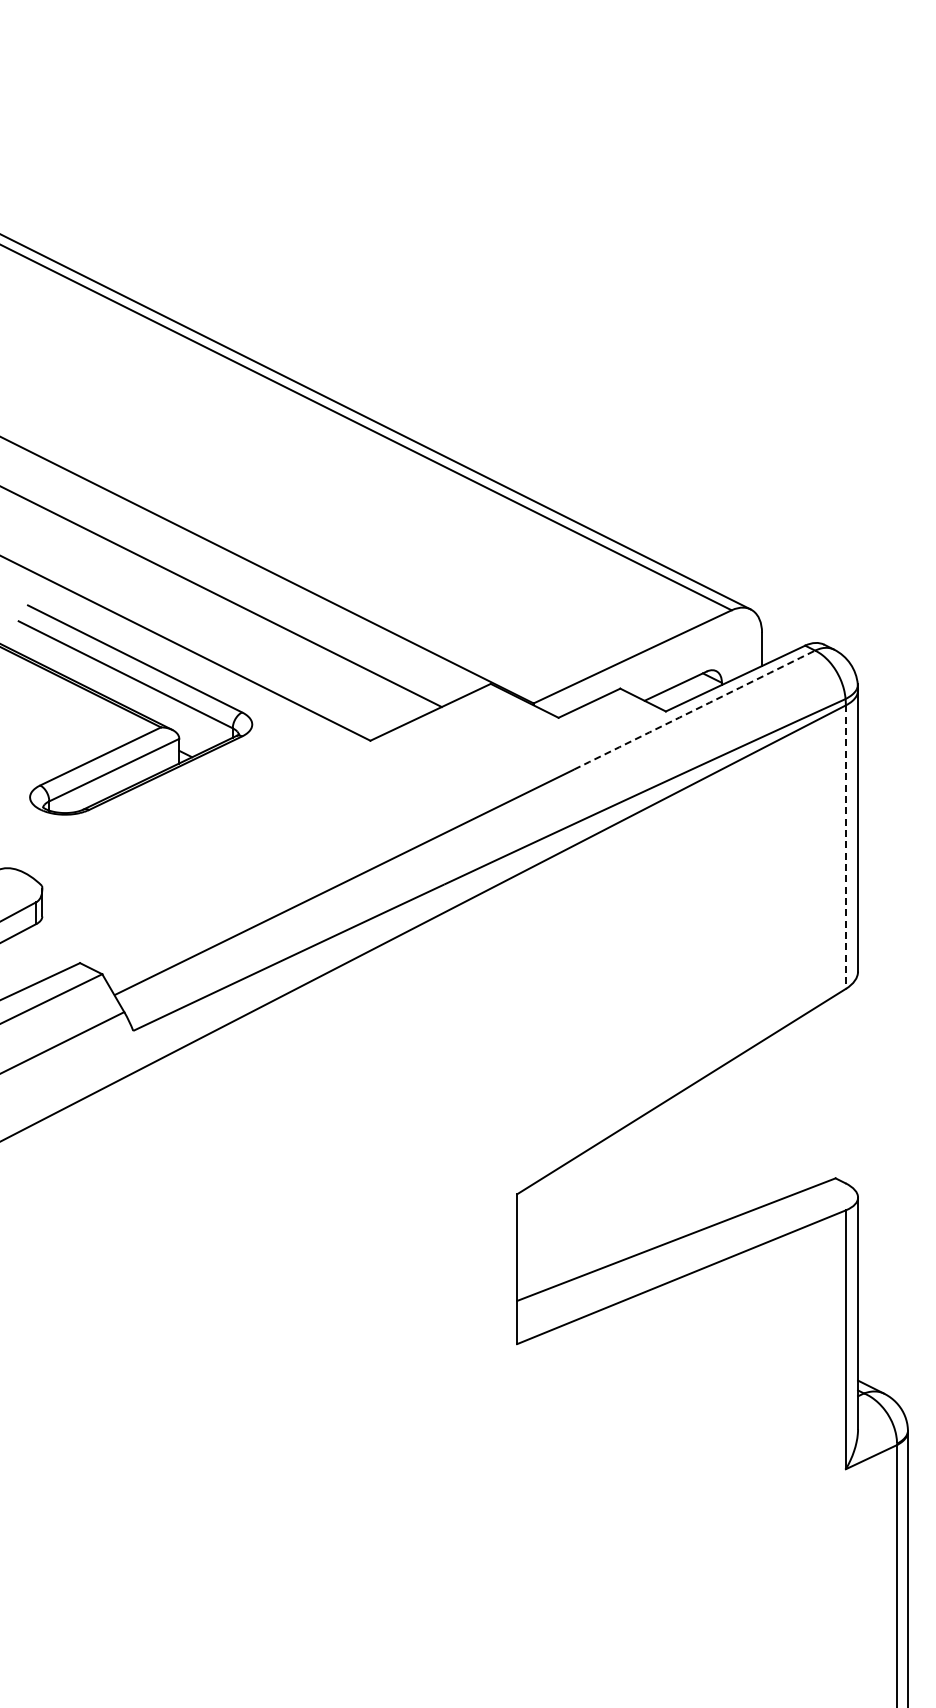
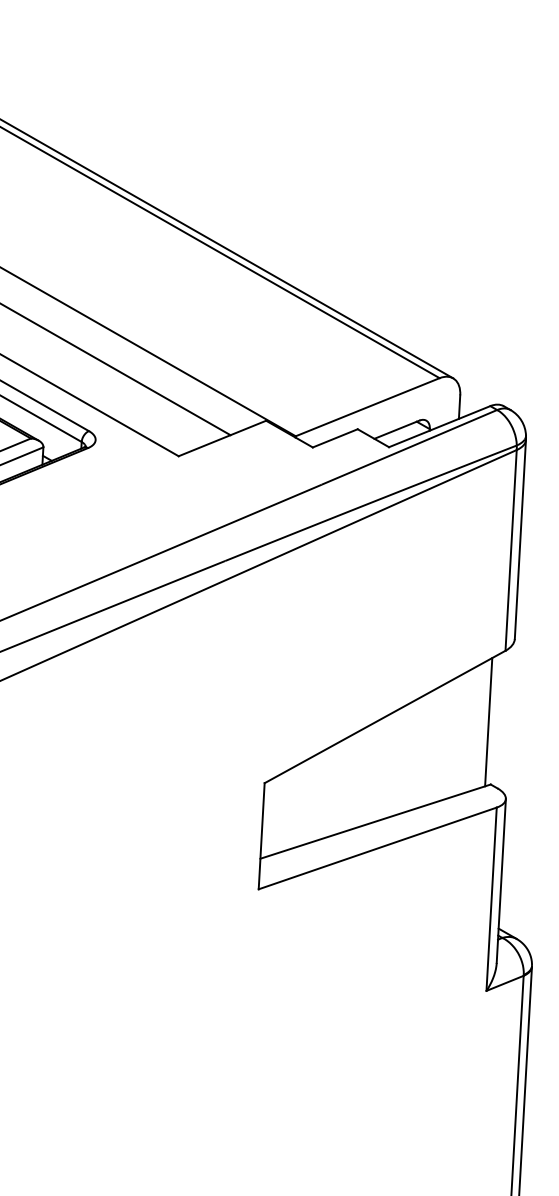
arc: (694, 710) -> (409, 447), dashed -> solid
line: (845, 847) -> (510, 550), dashed -> solid
line: (827, 1090) -> (488, 721), added

